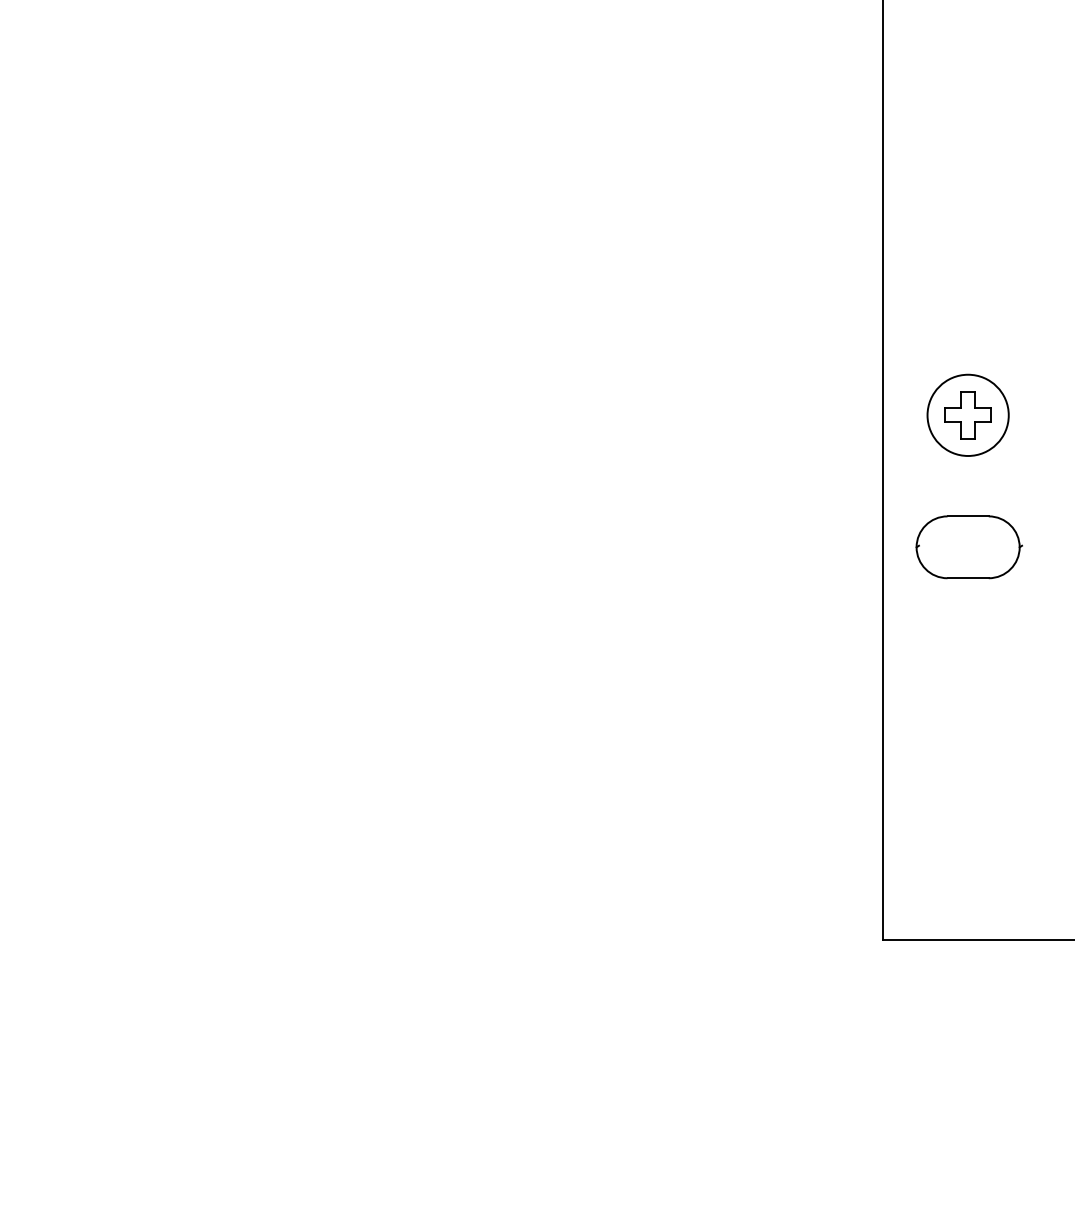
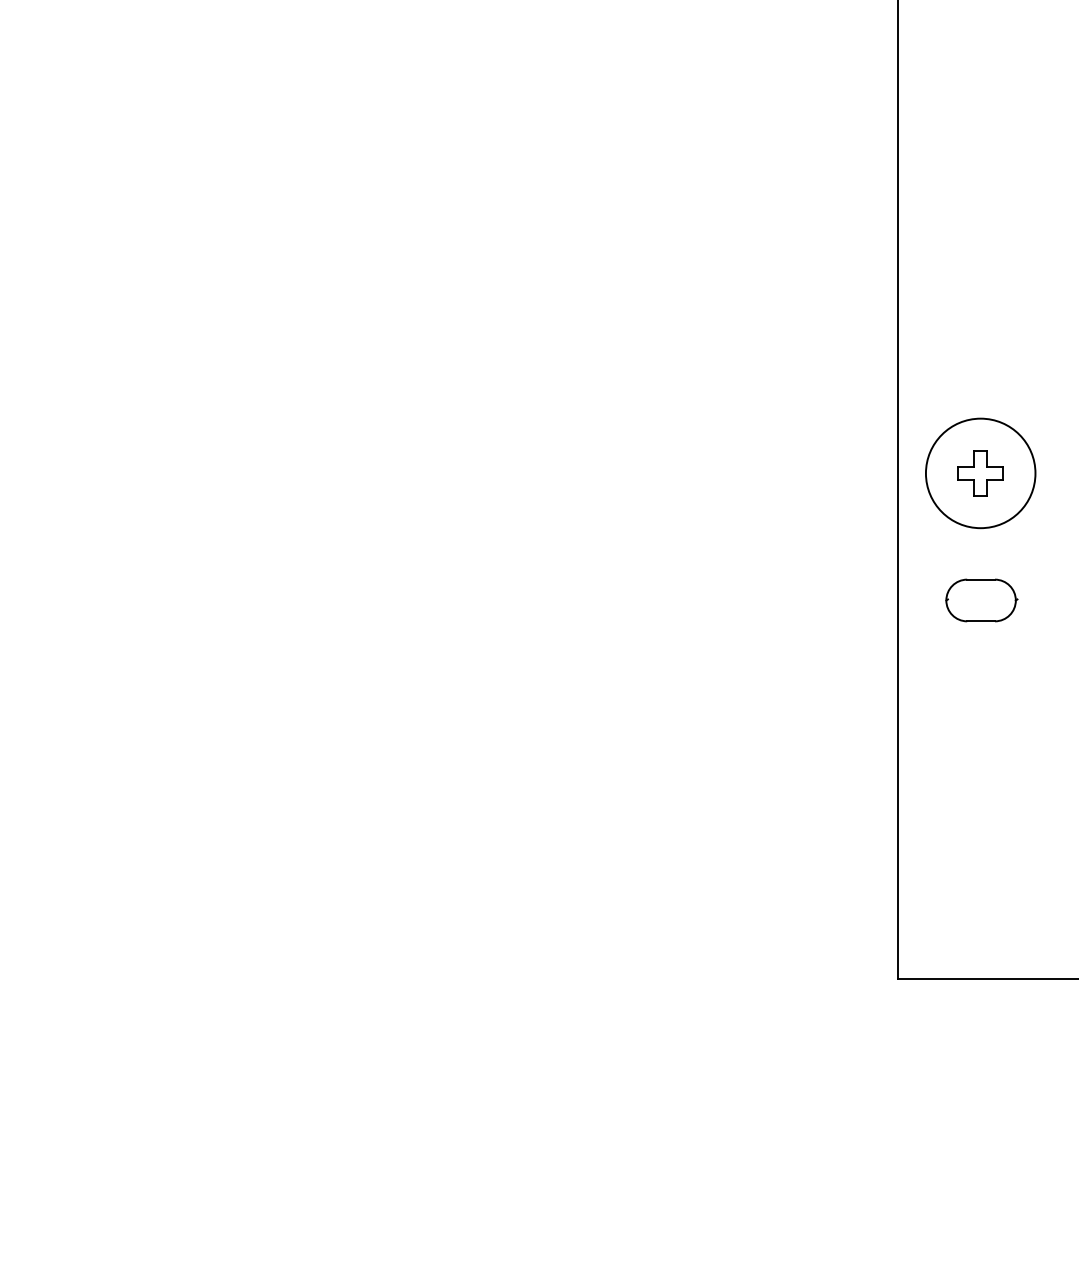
circle: (967, 415) -> (980, 473), size x1.4
part: (968, 547) -> (981, 600), size x0.7

